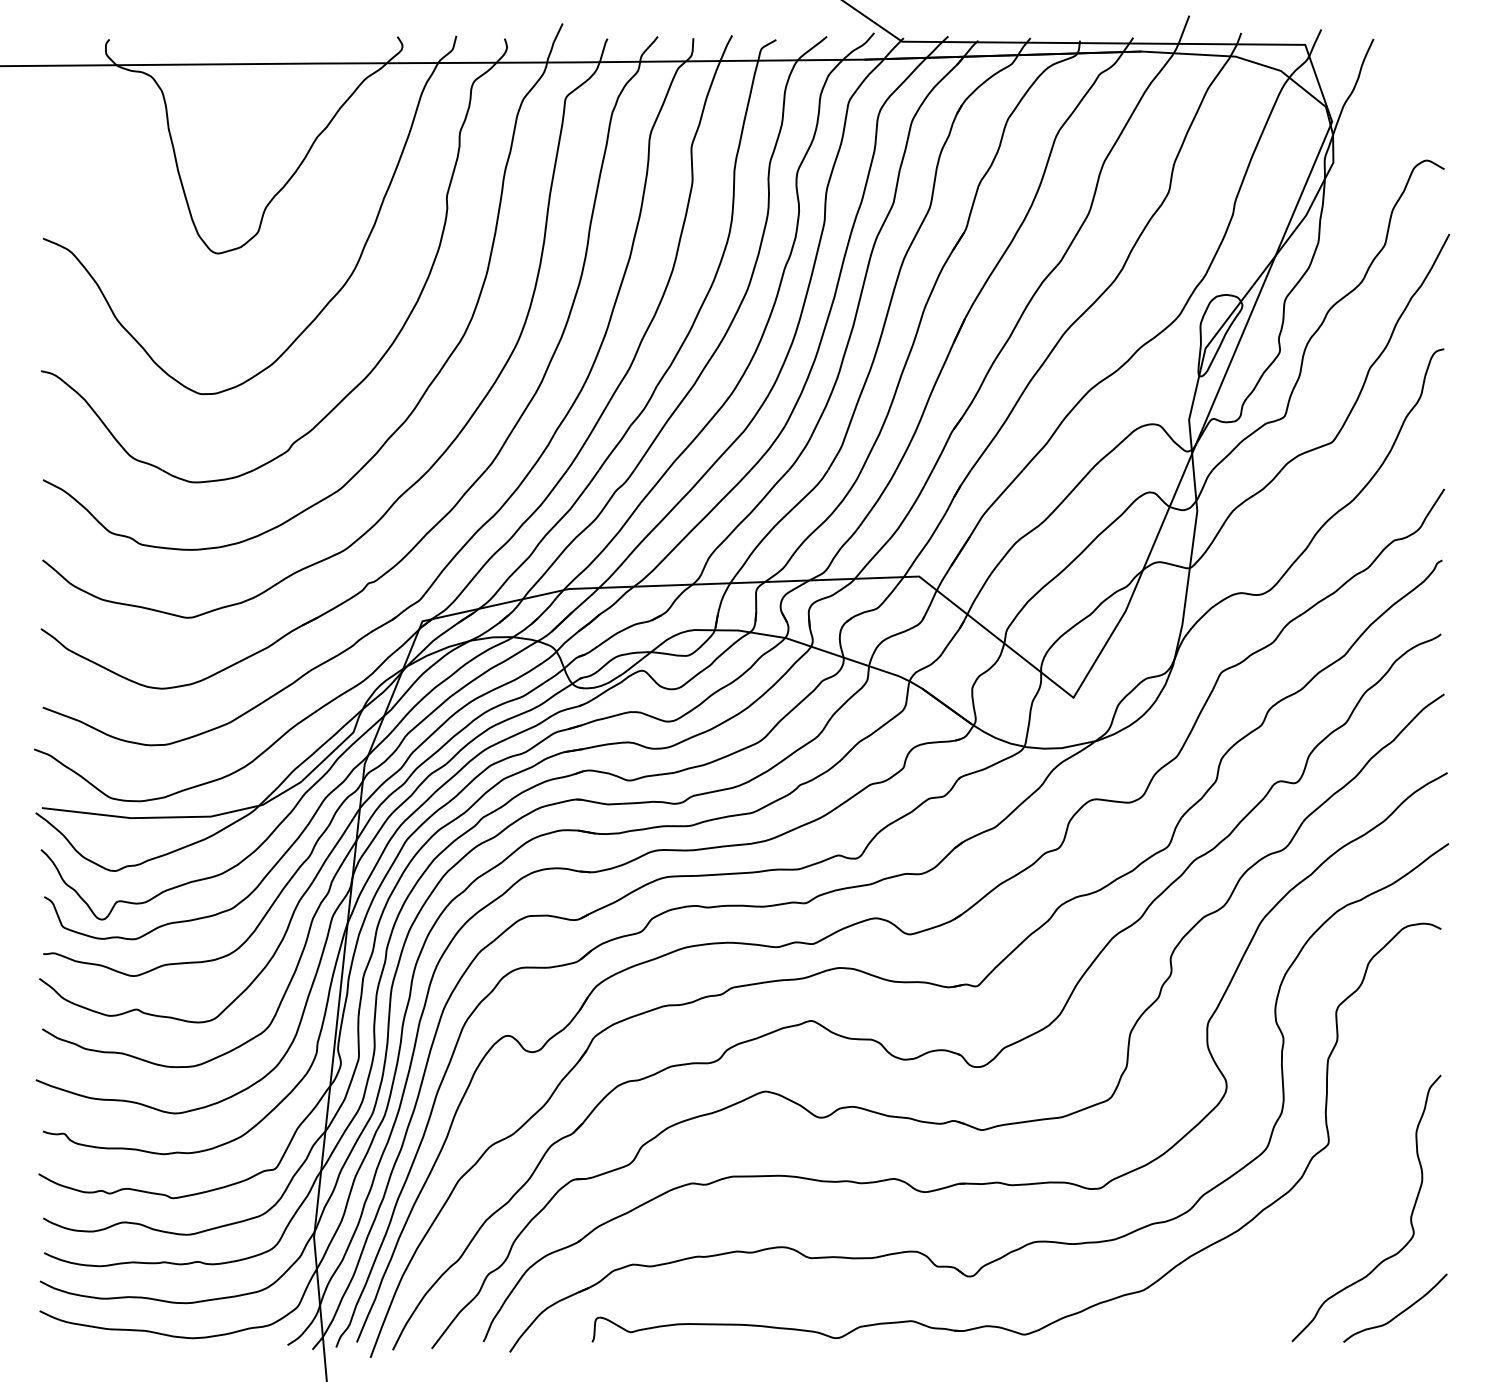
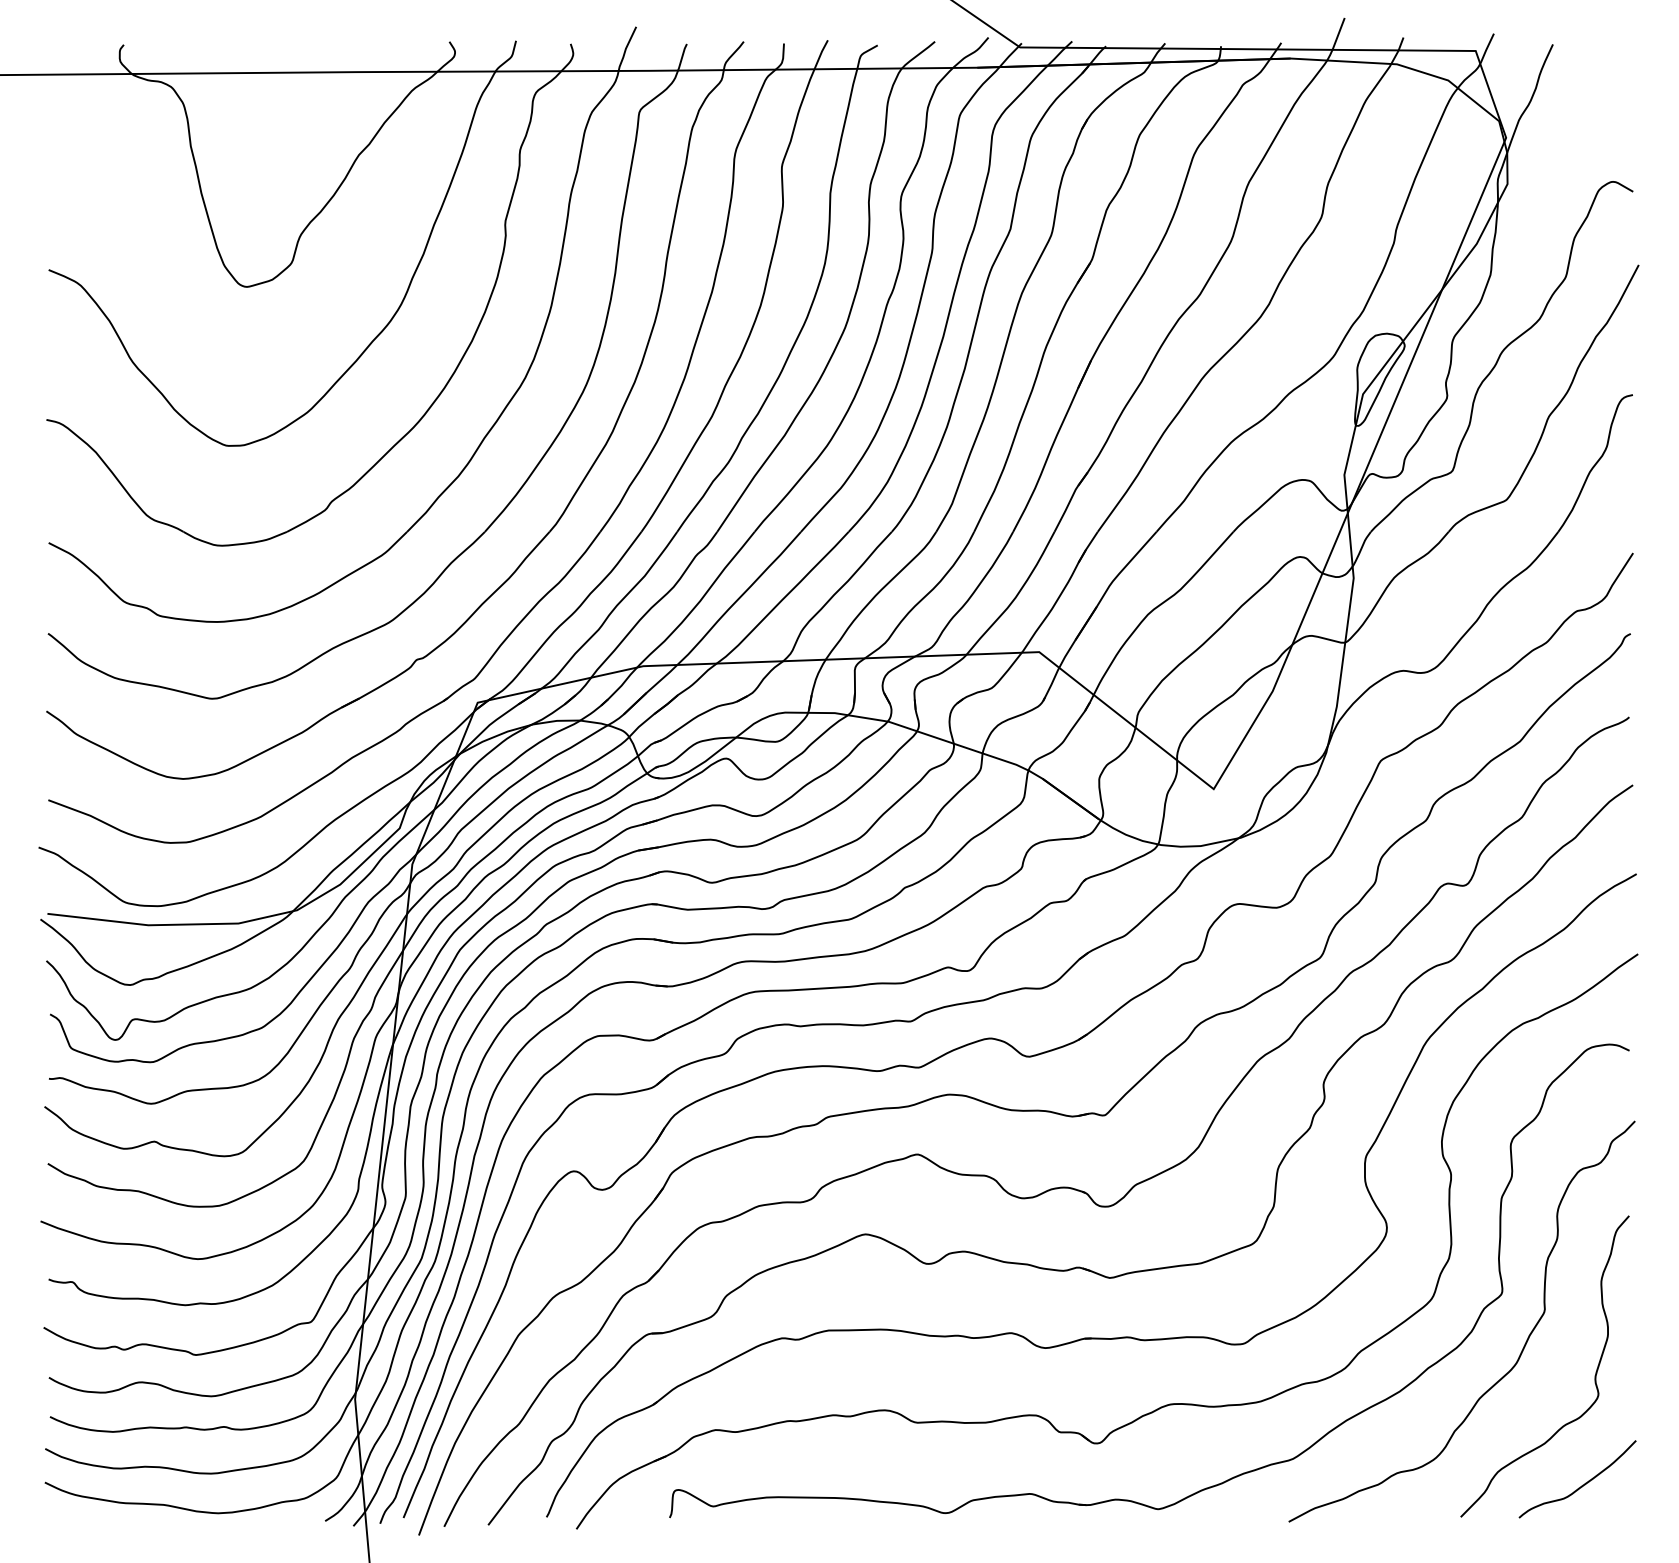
curve: (1345, 1194) -> (1521, 1350), added

